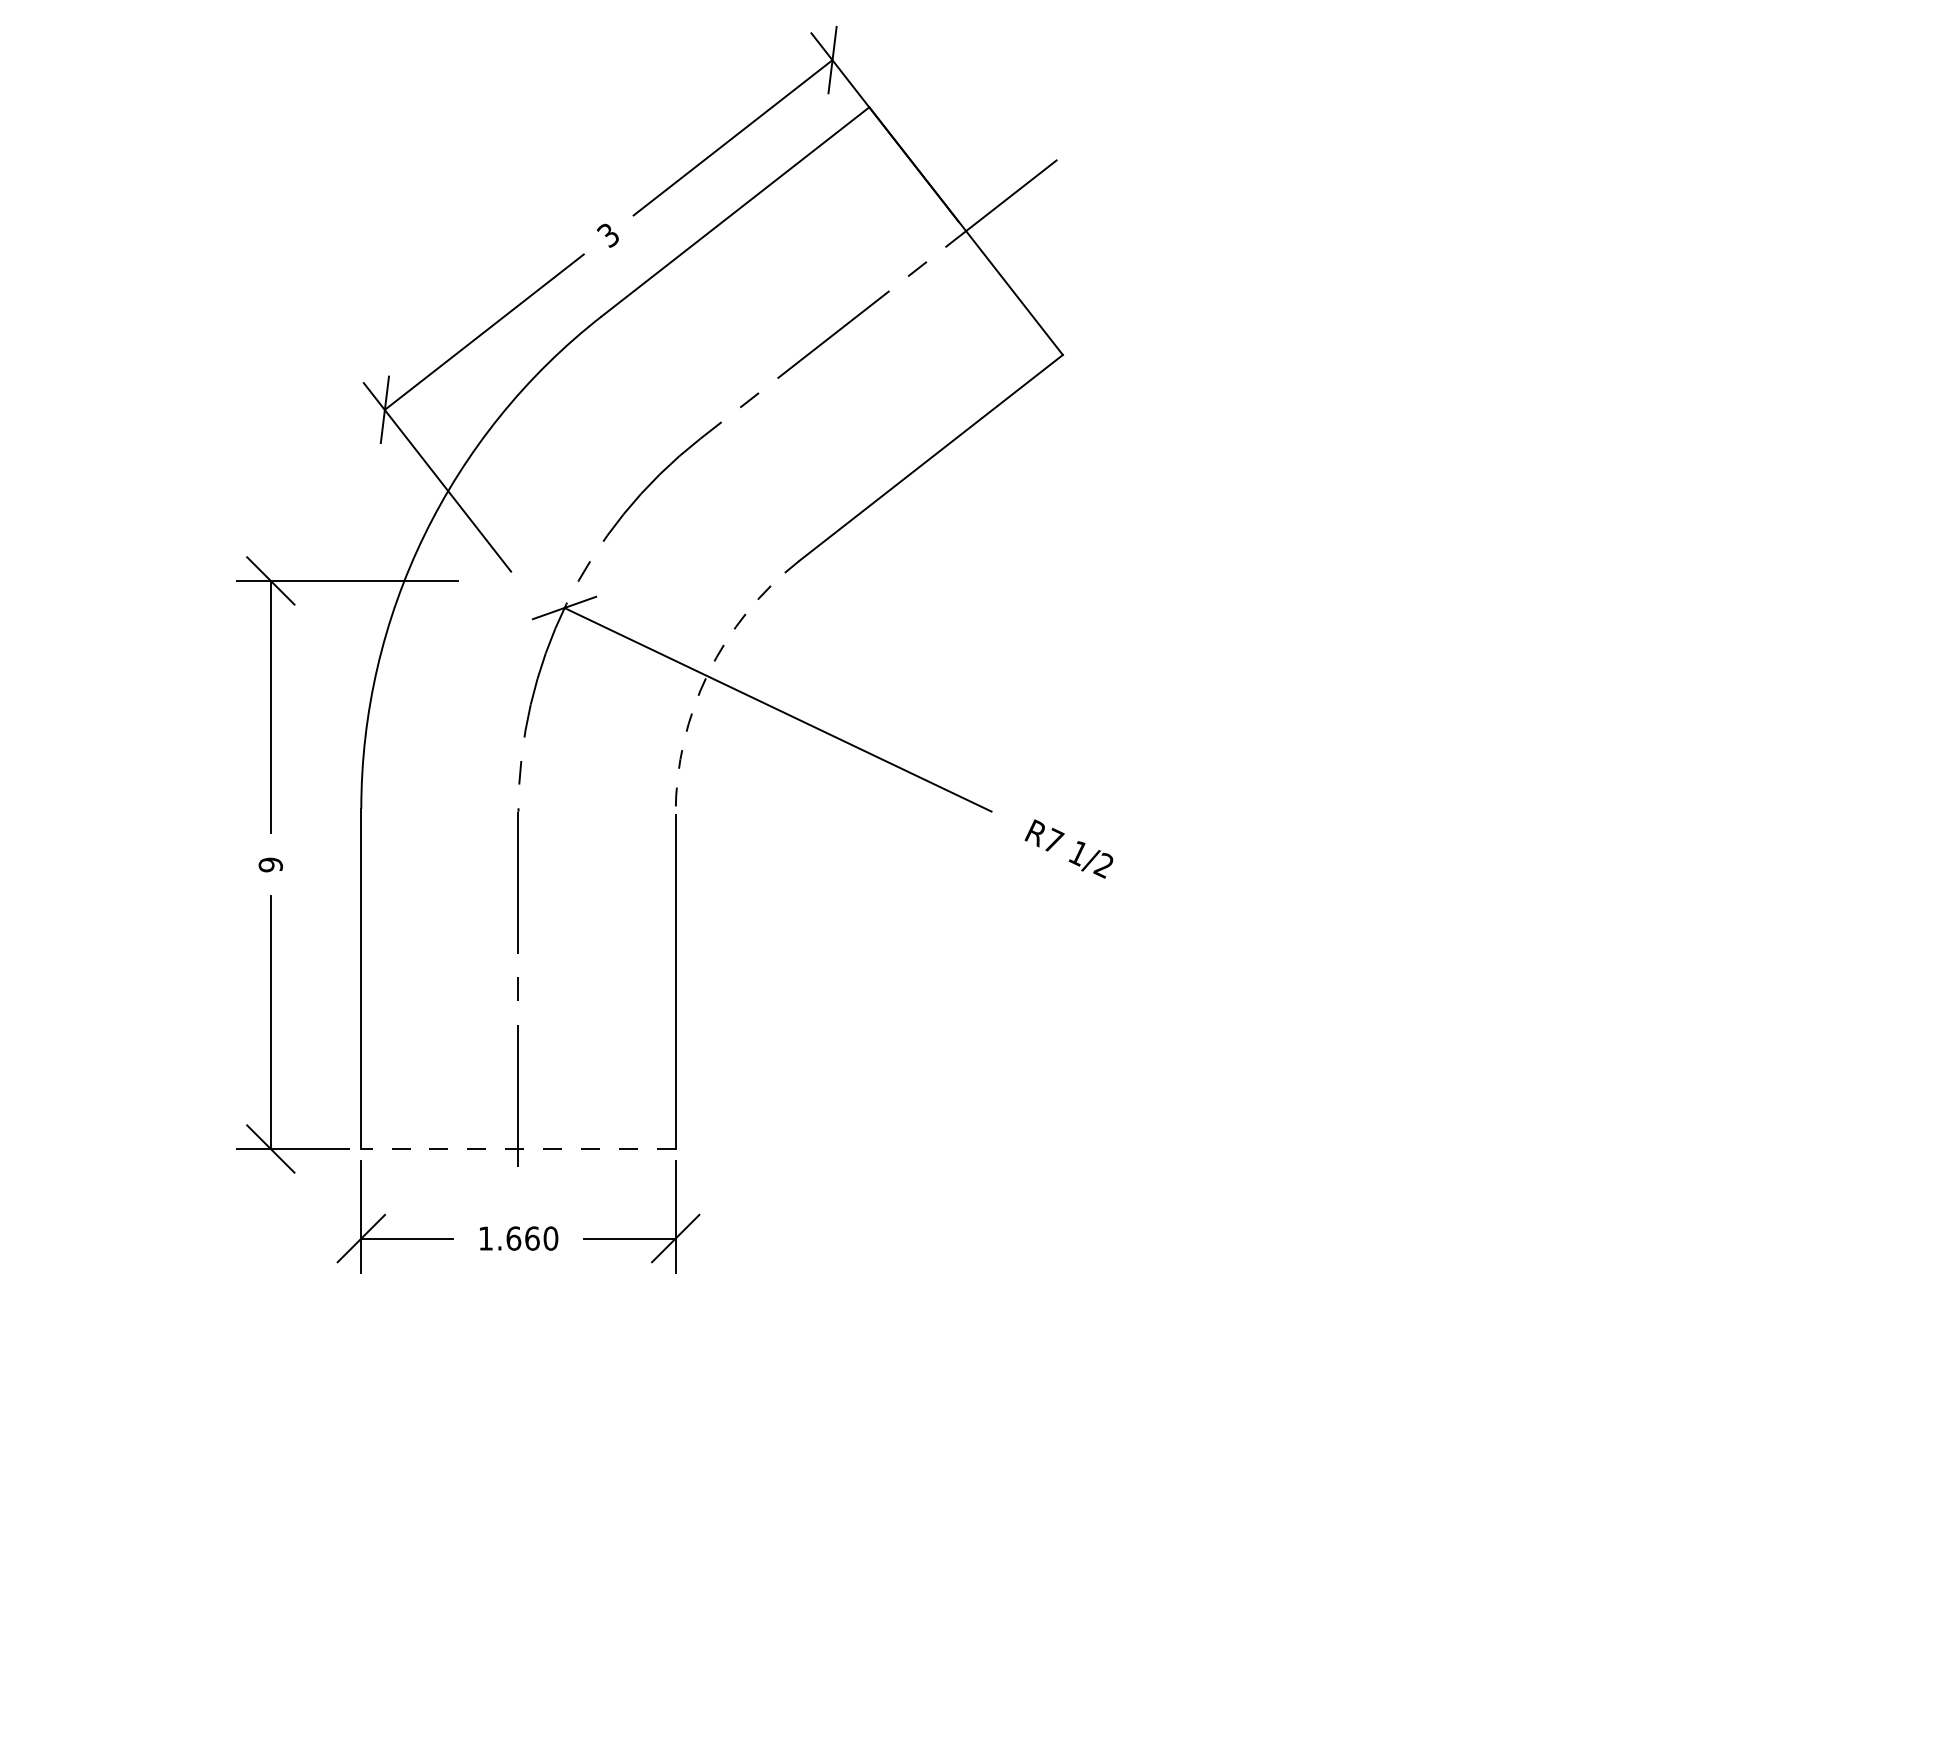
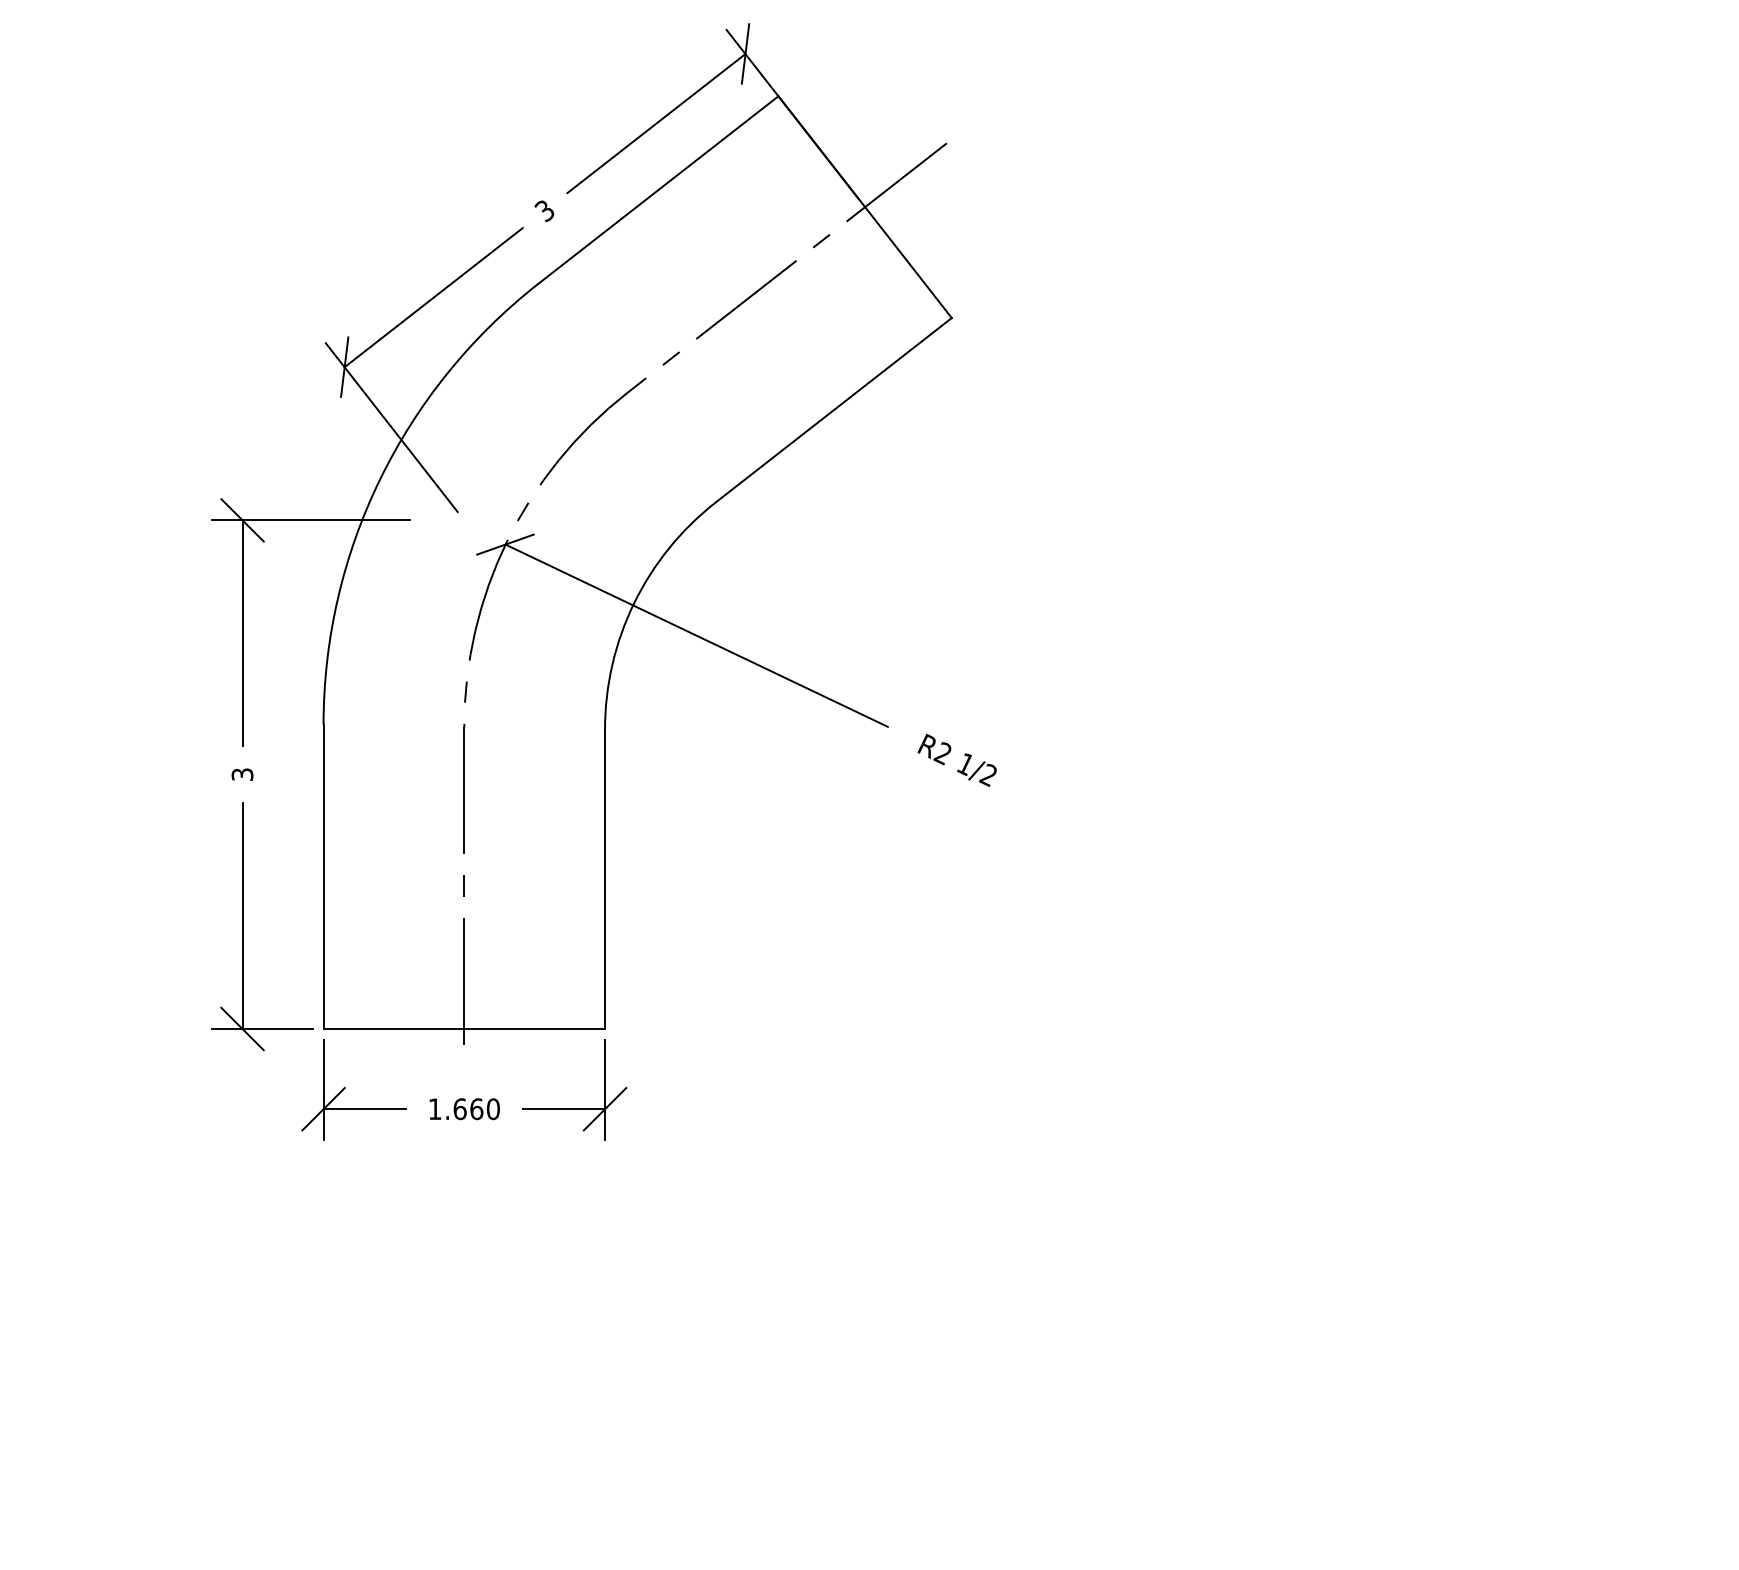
arc: (708, 673) -> (634, 603), dashed -> solid
text: (1053, 841) -> (943, 753), R7 -> R2
text: (270, 864) -> (242, 774), 9 -> 3
line: (518, 1148) -> (464, 1028), dashed -> solid

